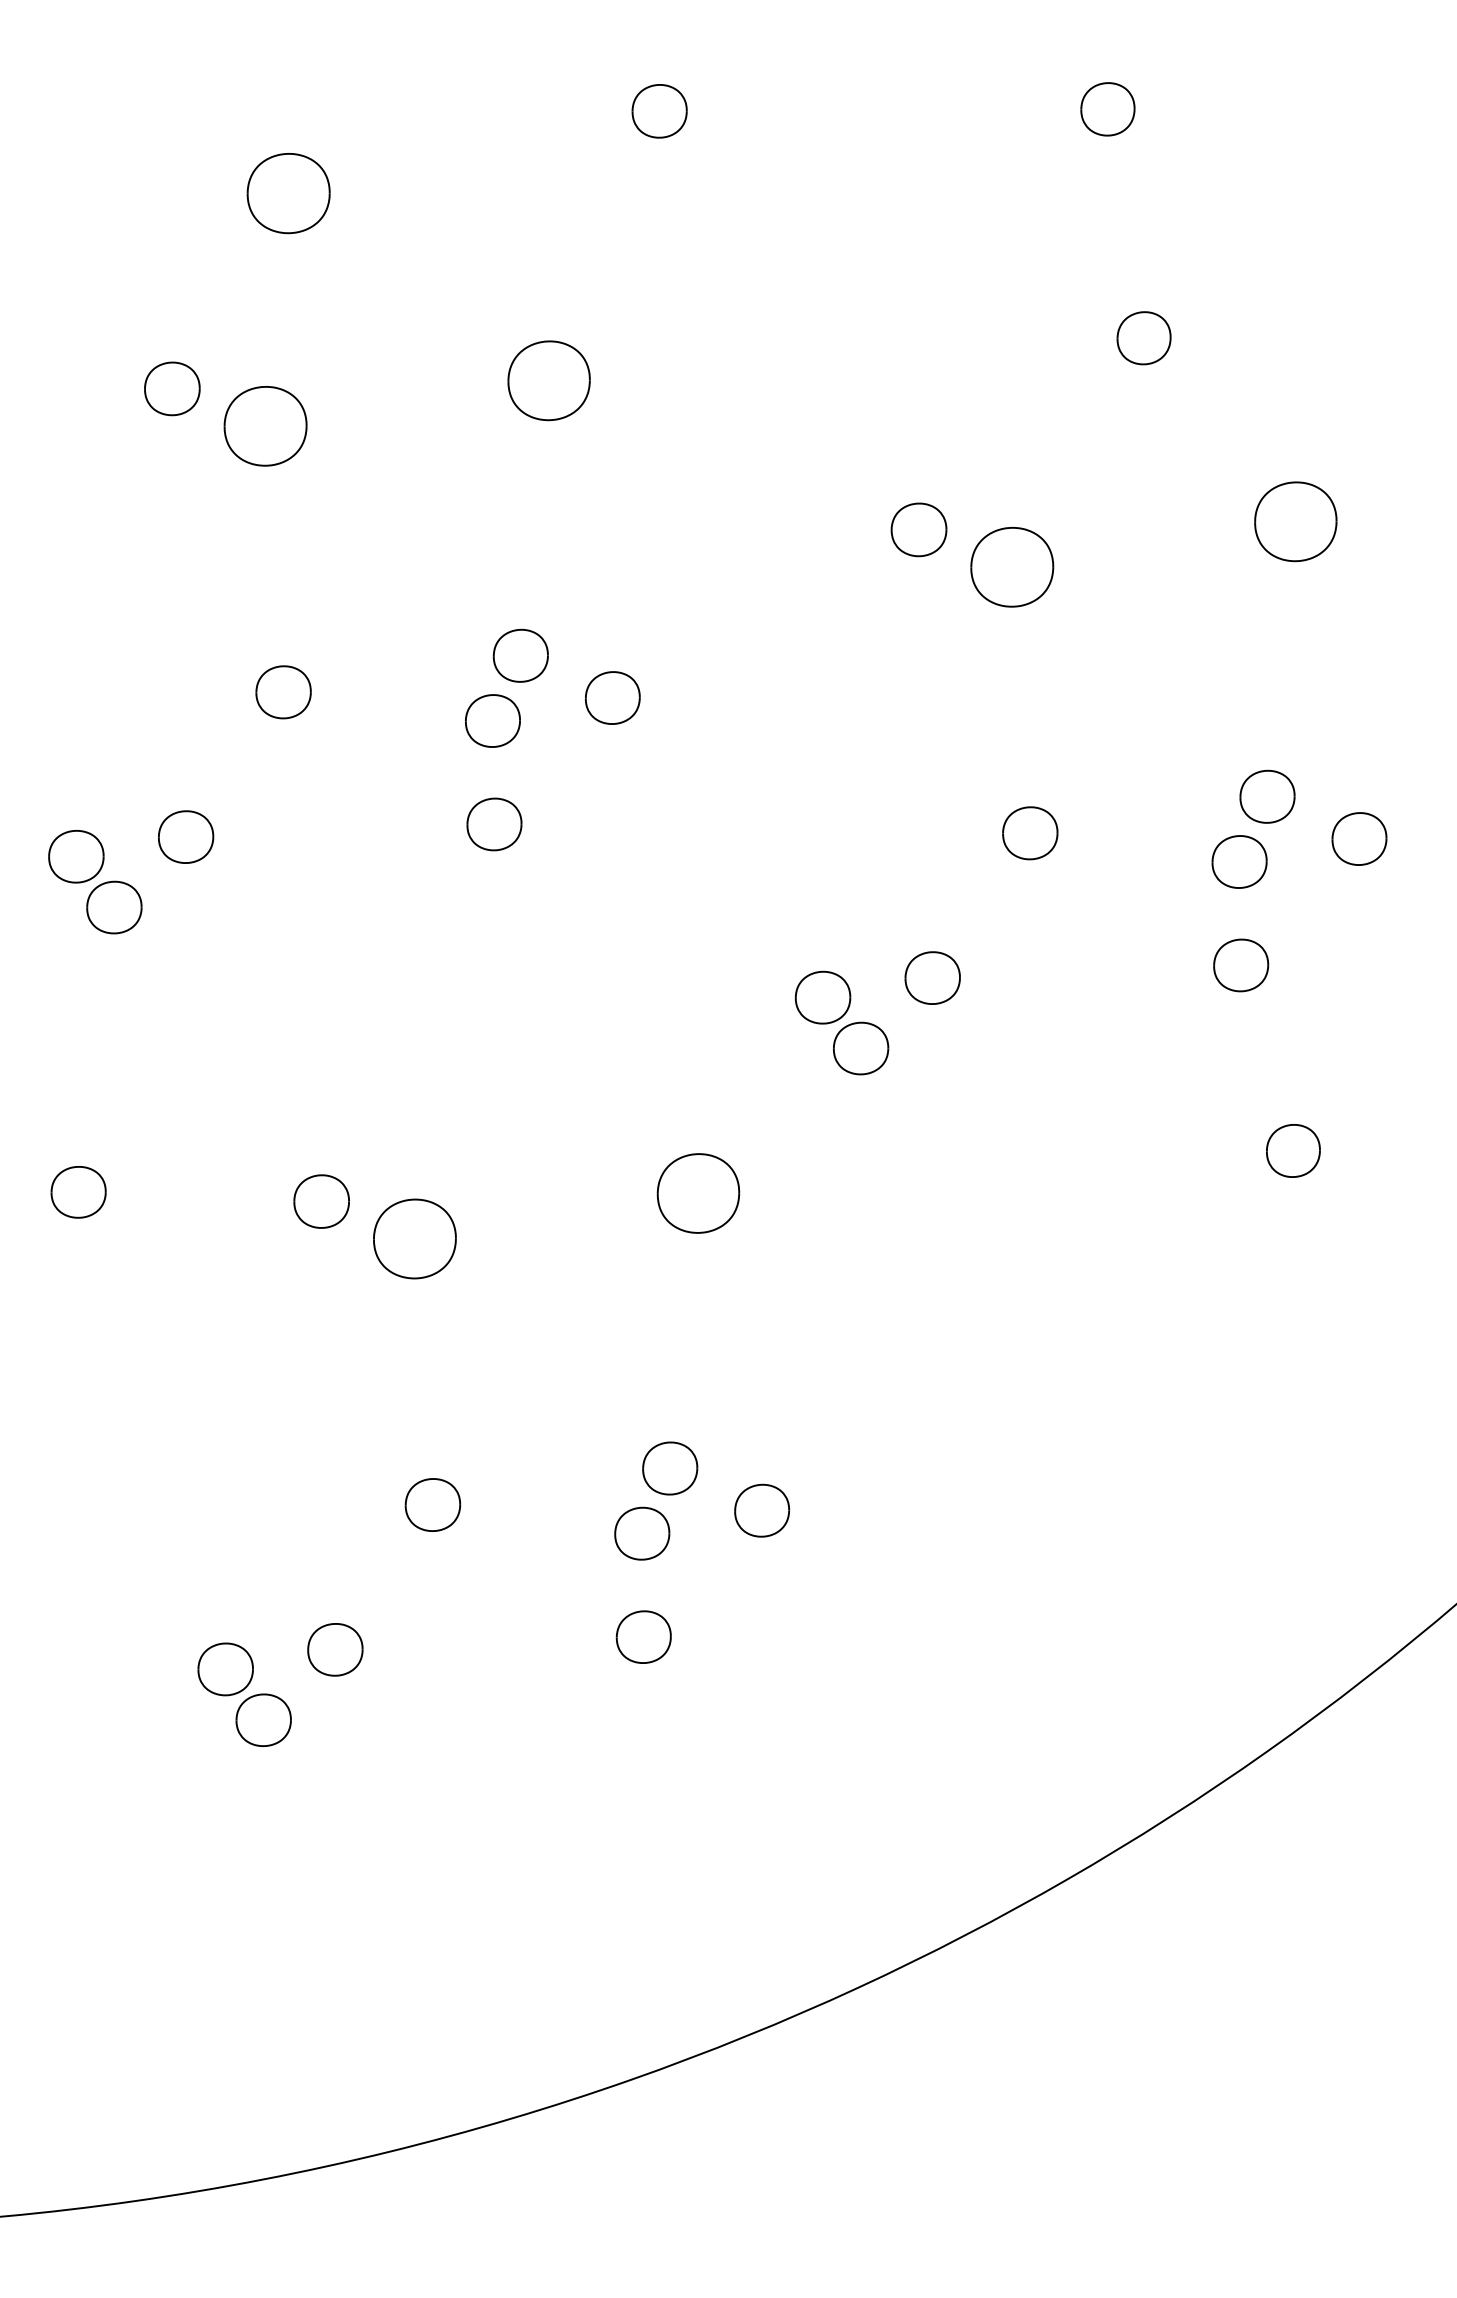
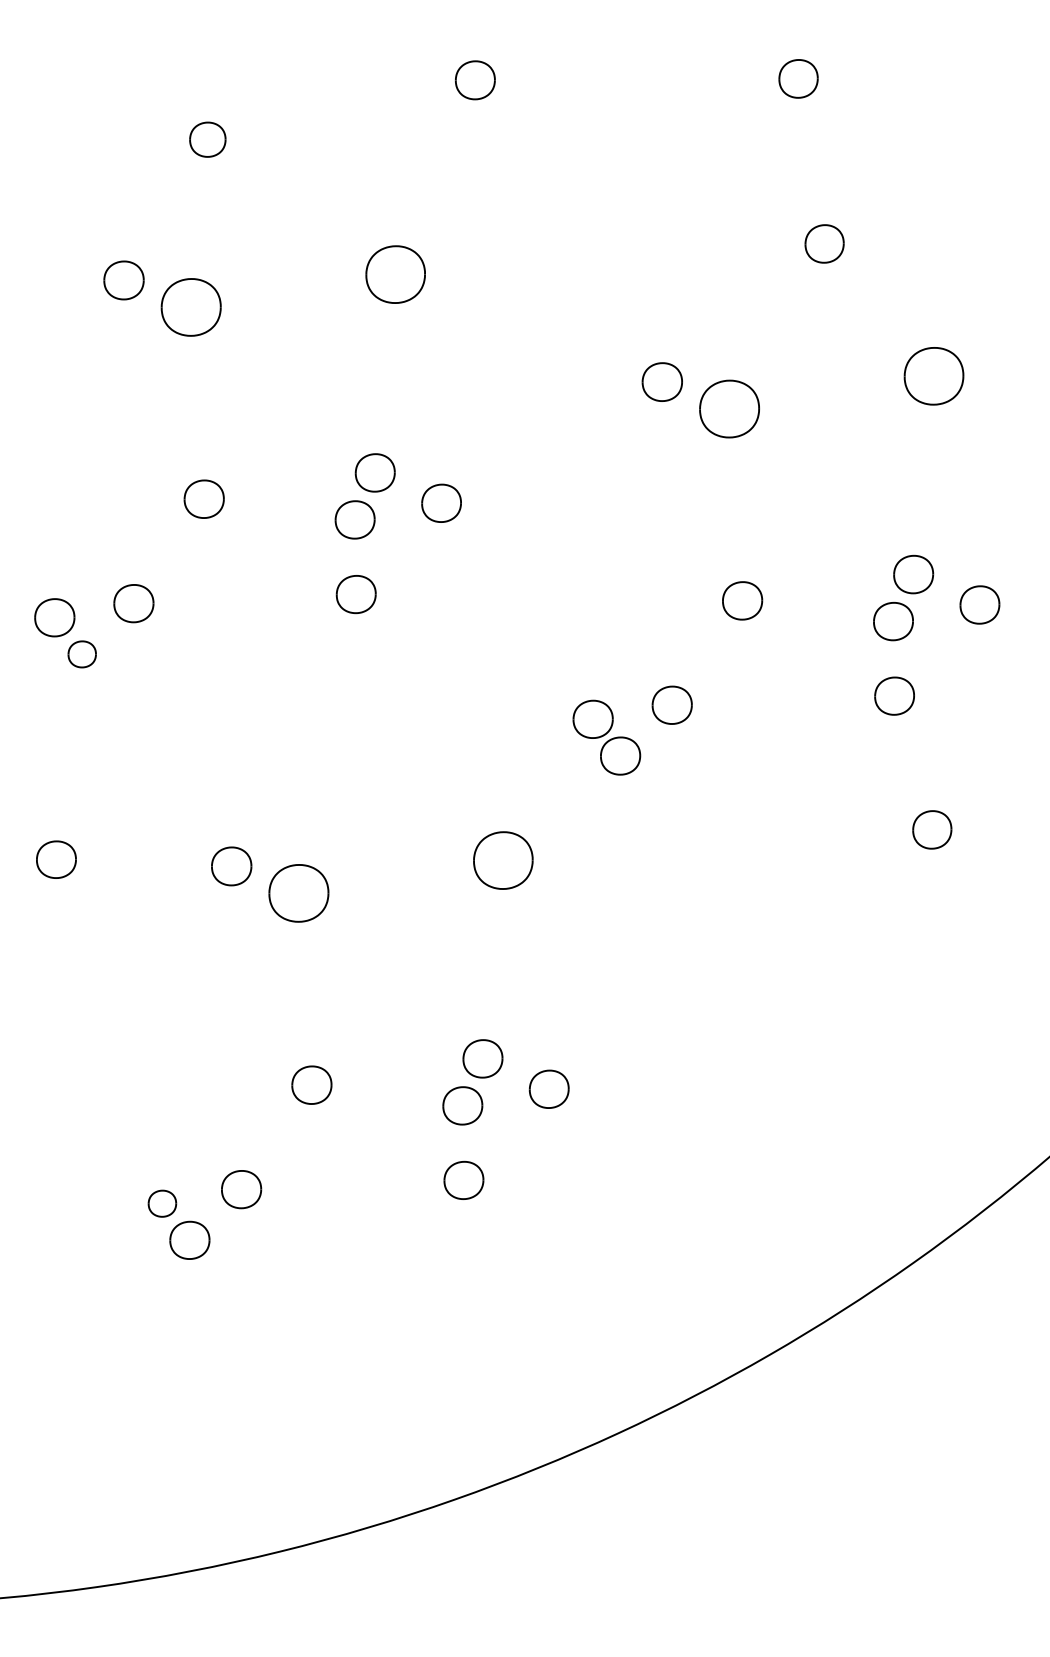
part: (288, 193) -> (207, 139), size x0.6
part: (114, 907) -> (82, 654), size x0.7
part: (225, 1669) -> (162, 1203), size x0.7

